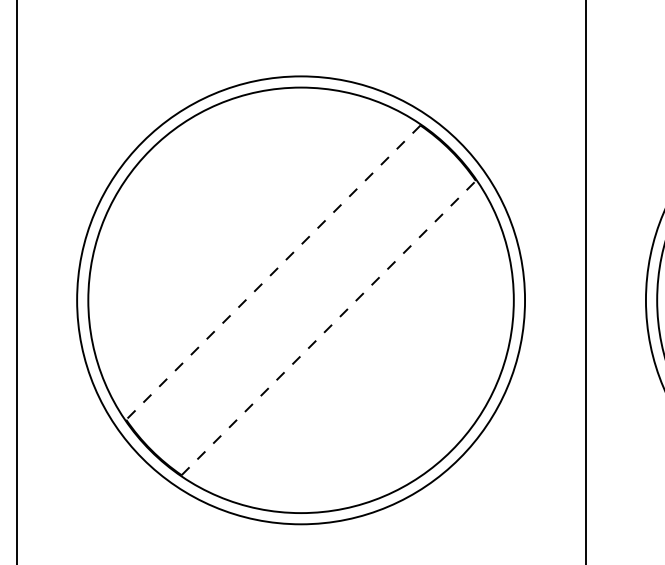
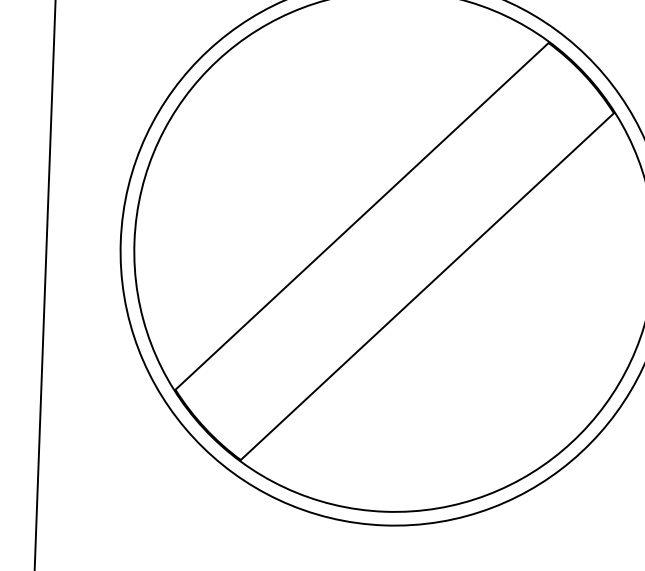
line: (273, 273) -> (362, 217), dashed -> solid
line: (329, 327) -> (428, 285), dashed -> solid

